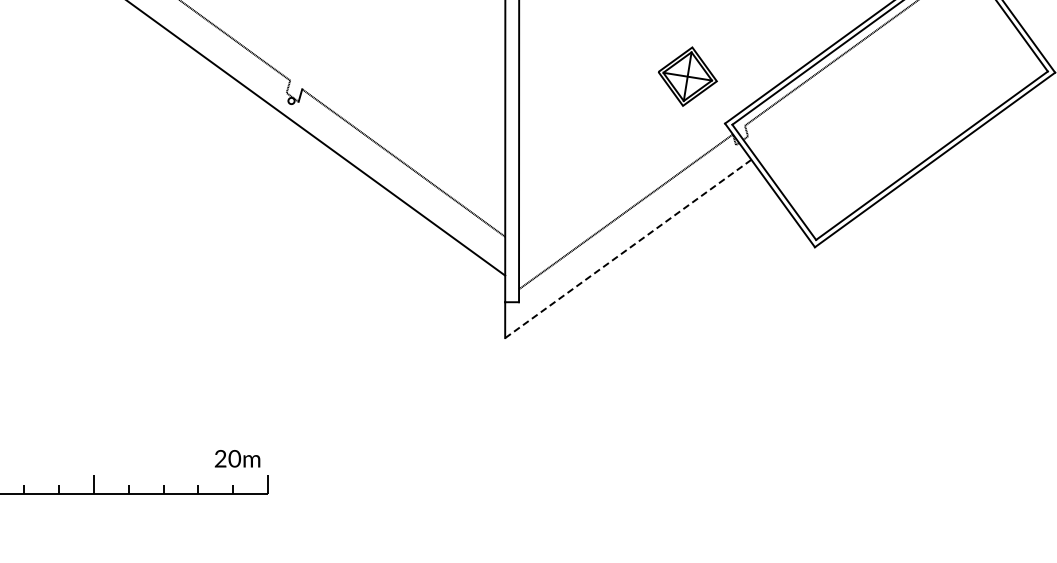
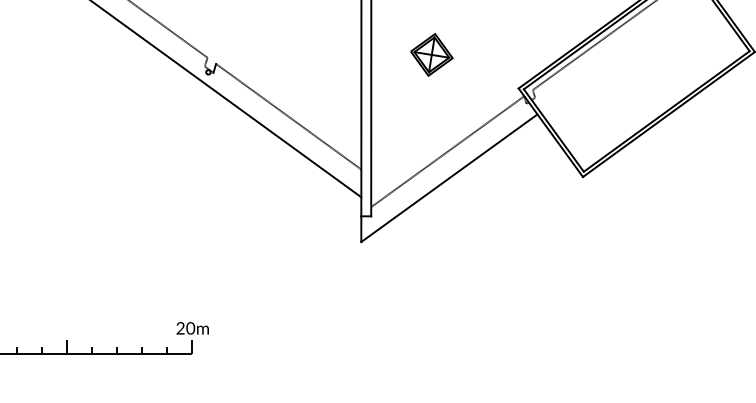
part: (687, 76) -> (431, 54), moved
line: (628, 248) -> (449, 177), dashed -> solid
text: (237, 458) -> (192, 328), moved

